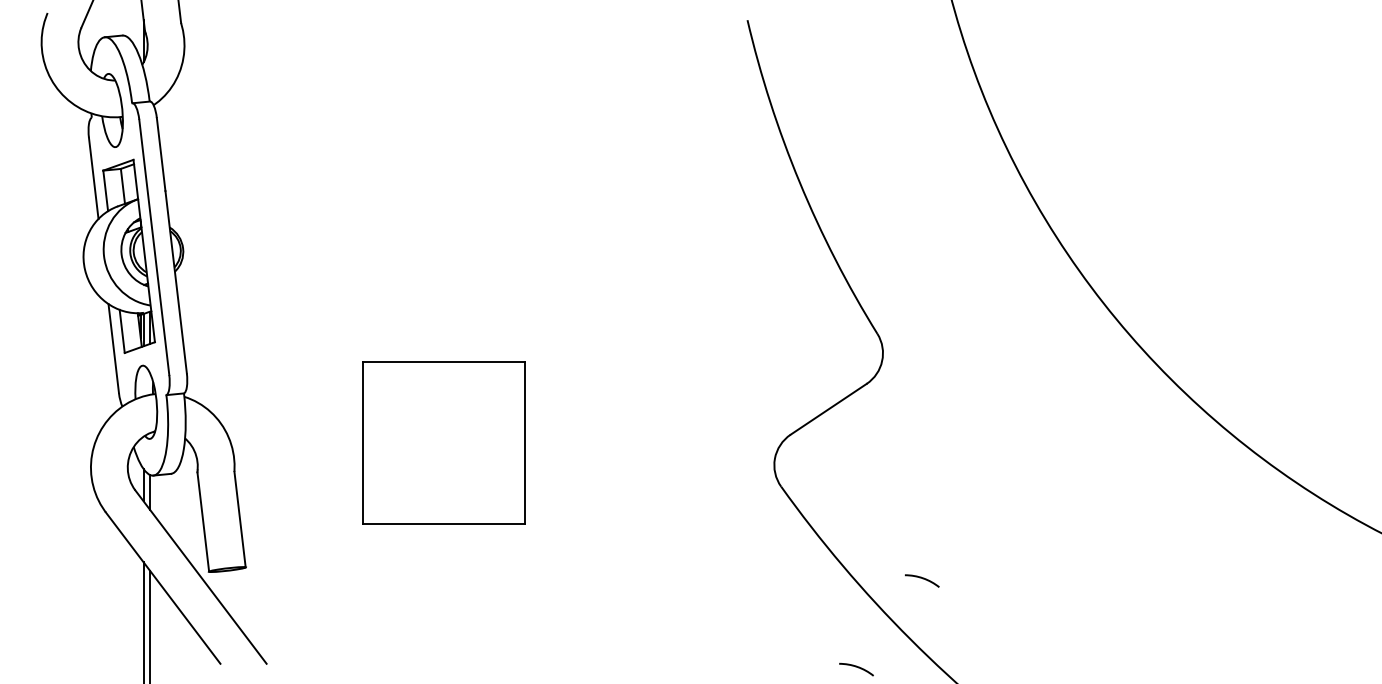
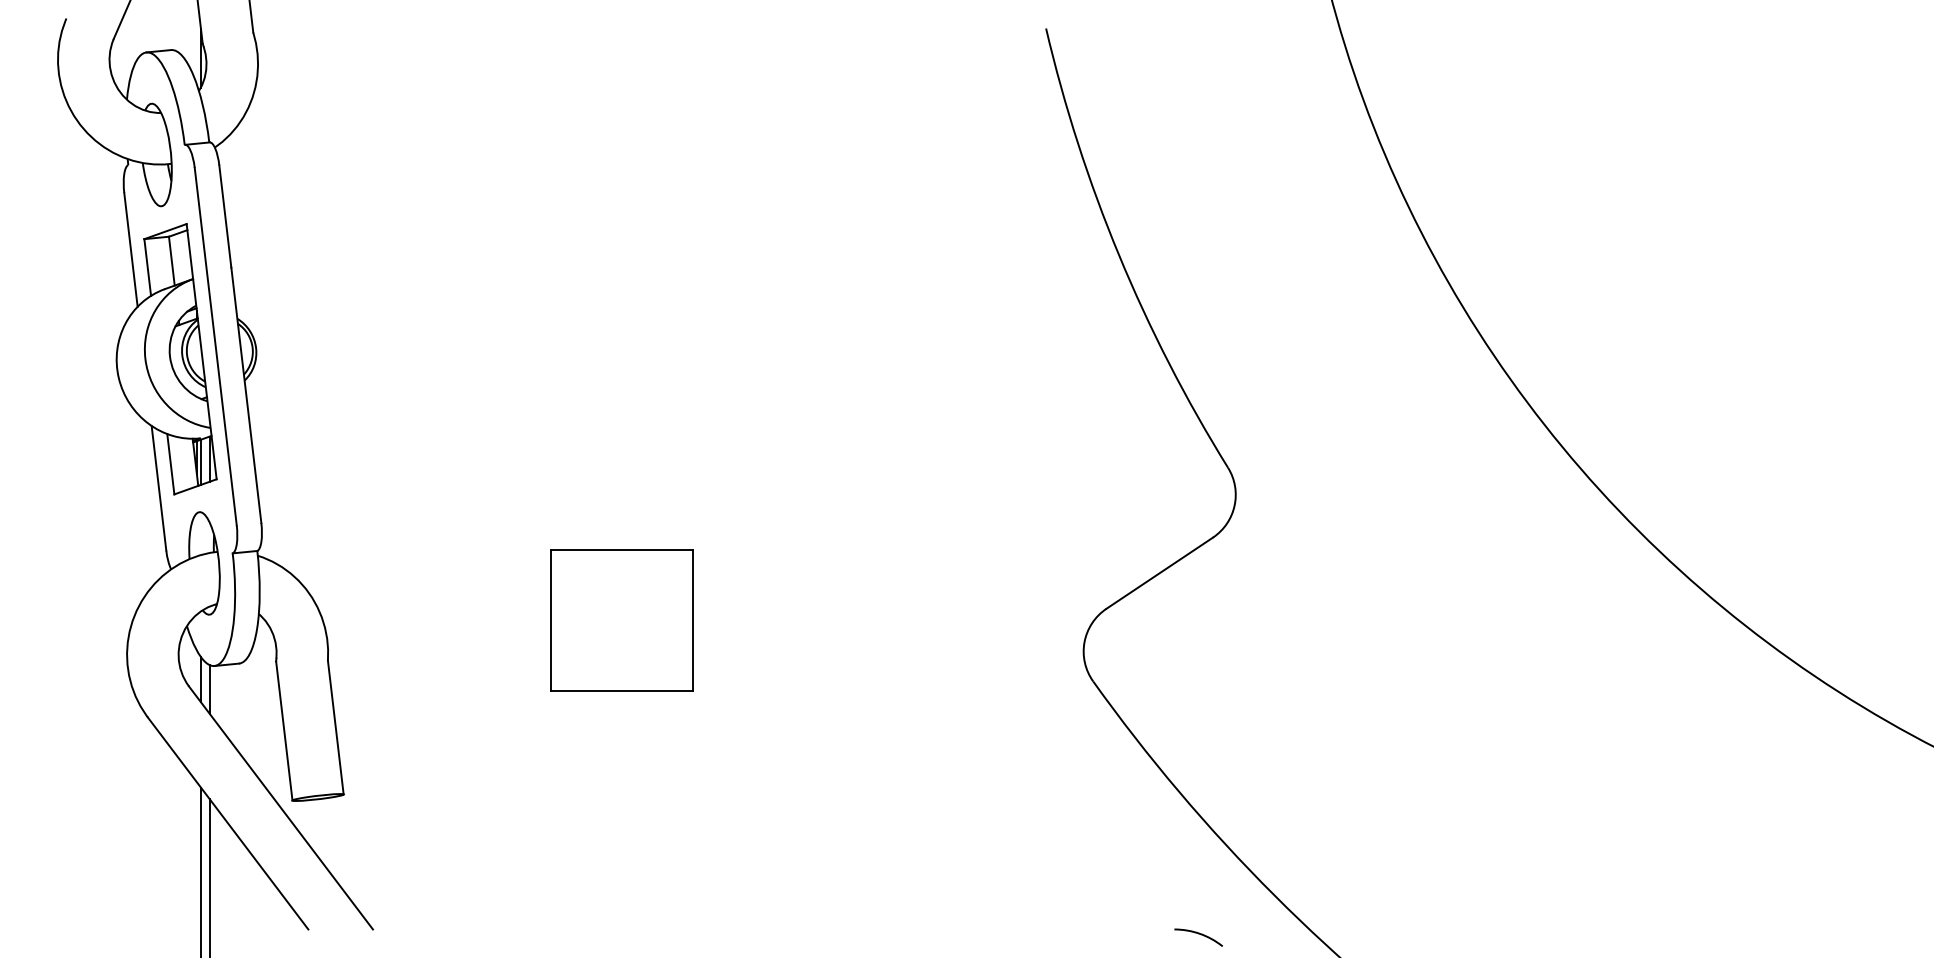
part: (444, 443) -> (621, 620), size x0.62
arc: (922, 578) -> (1290, 810), removed

